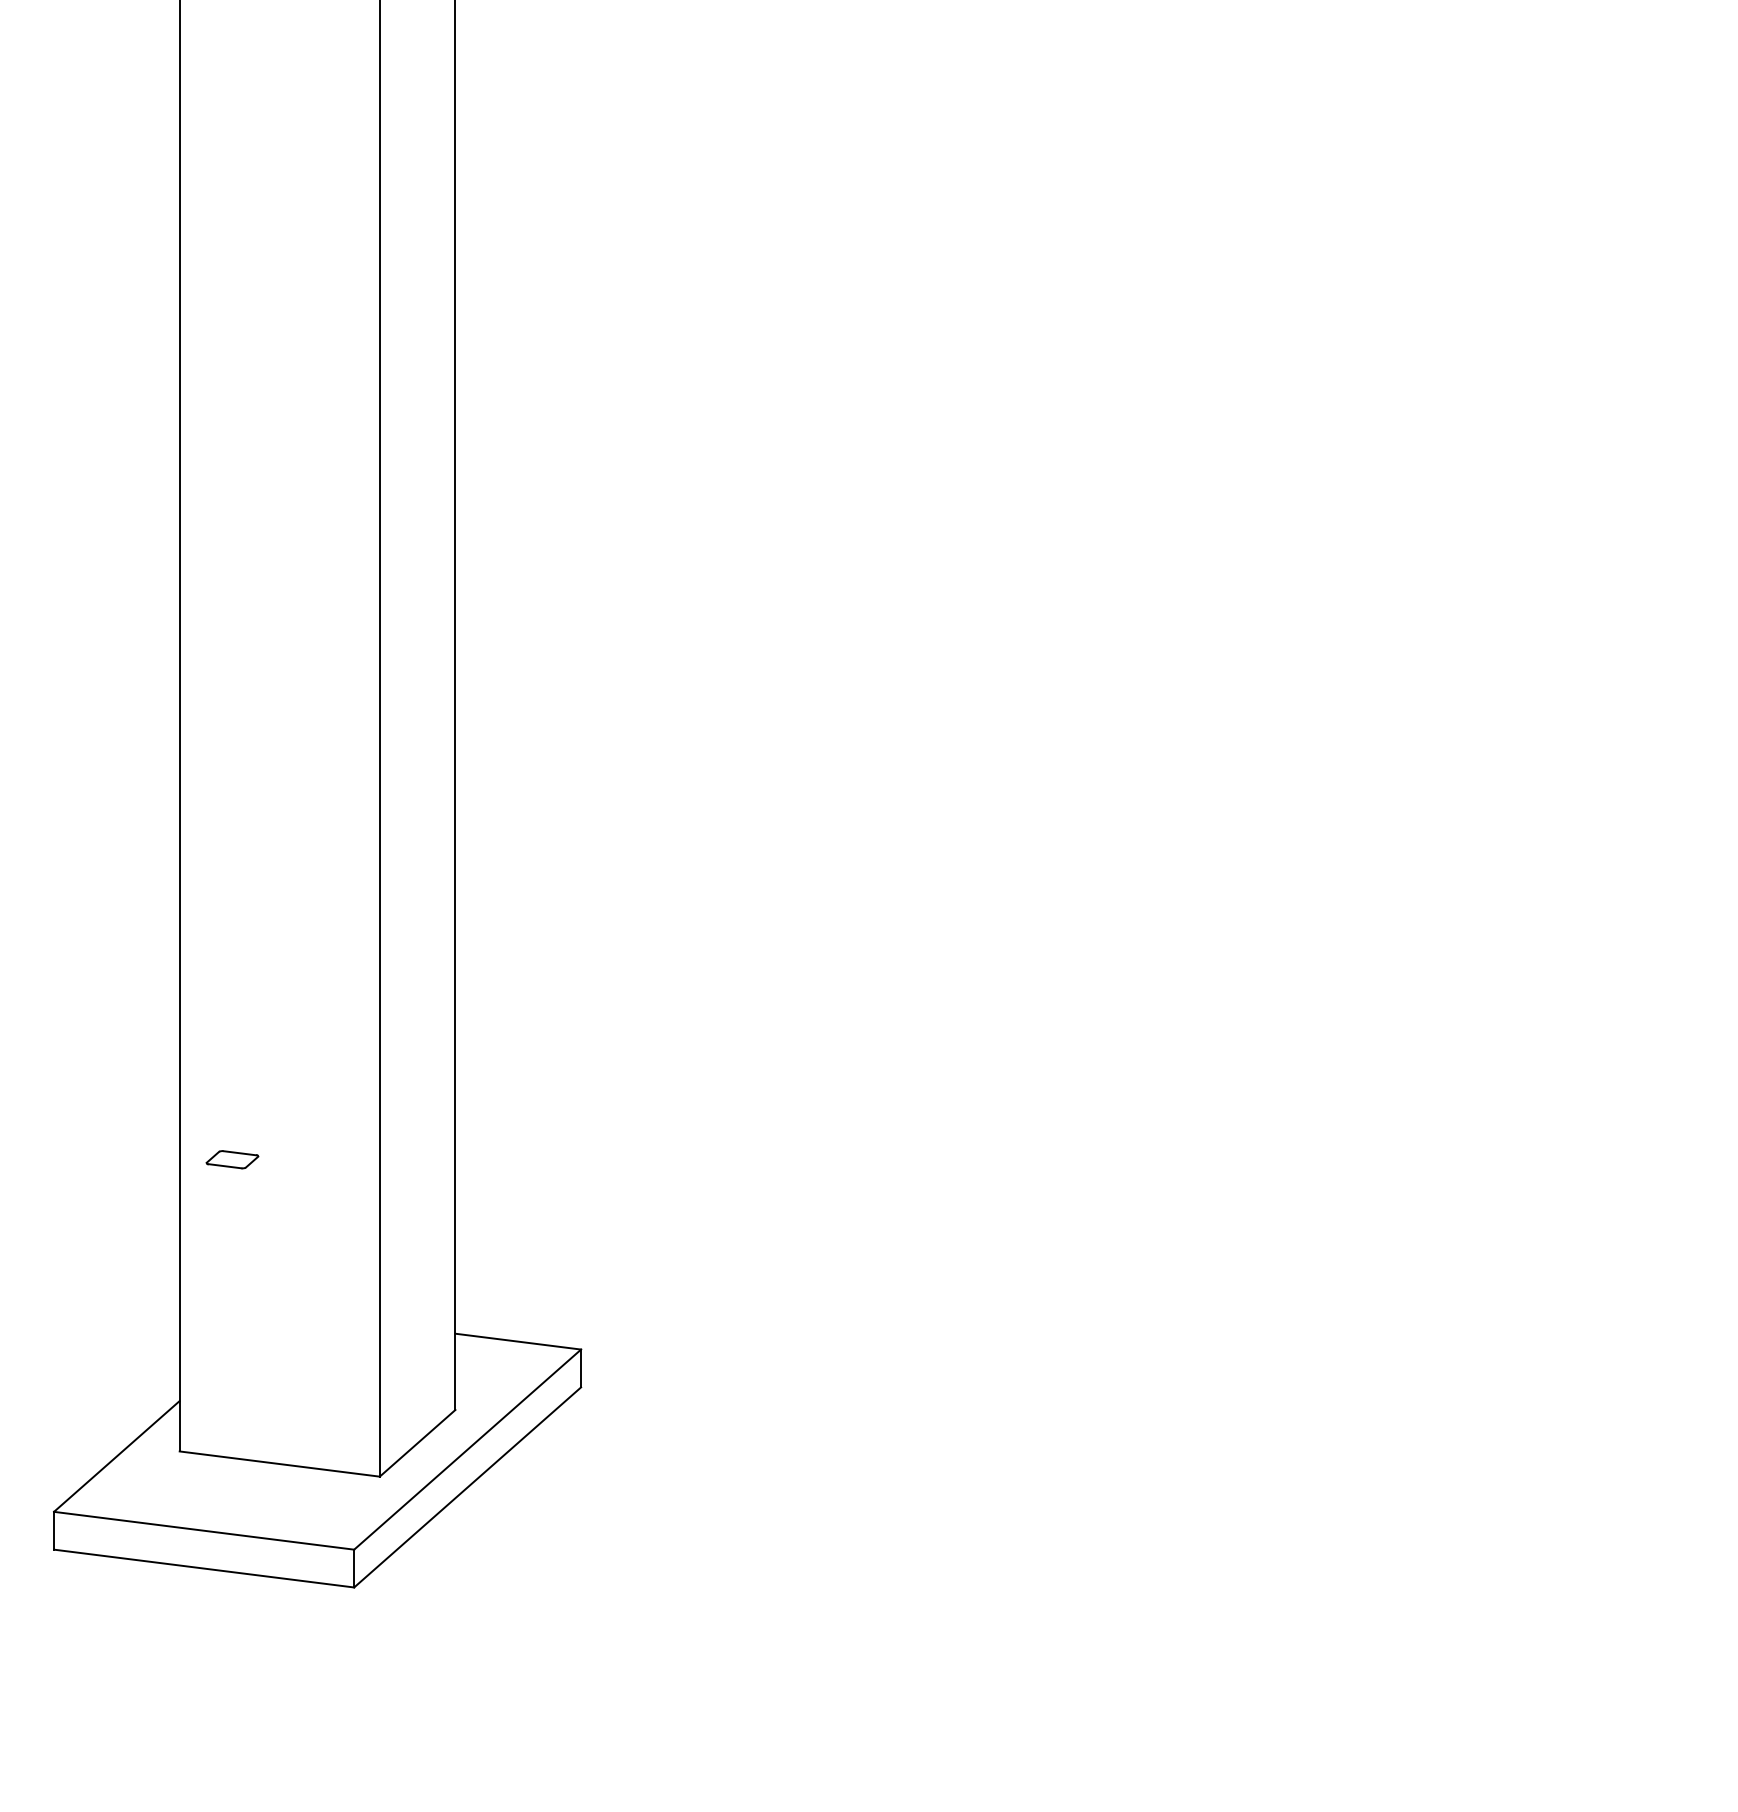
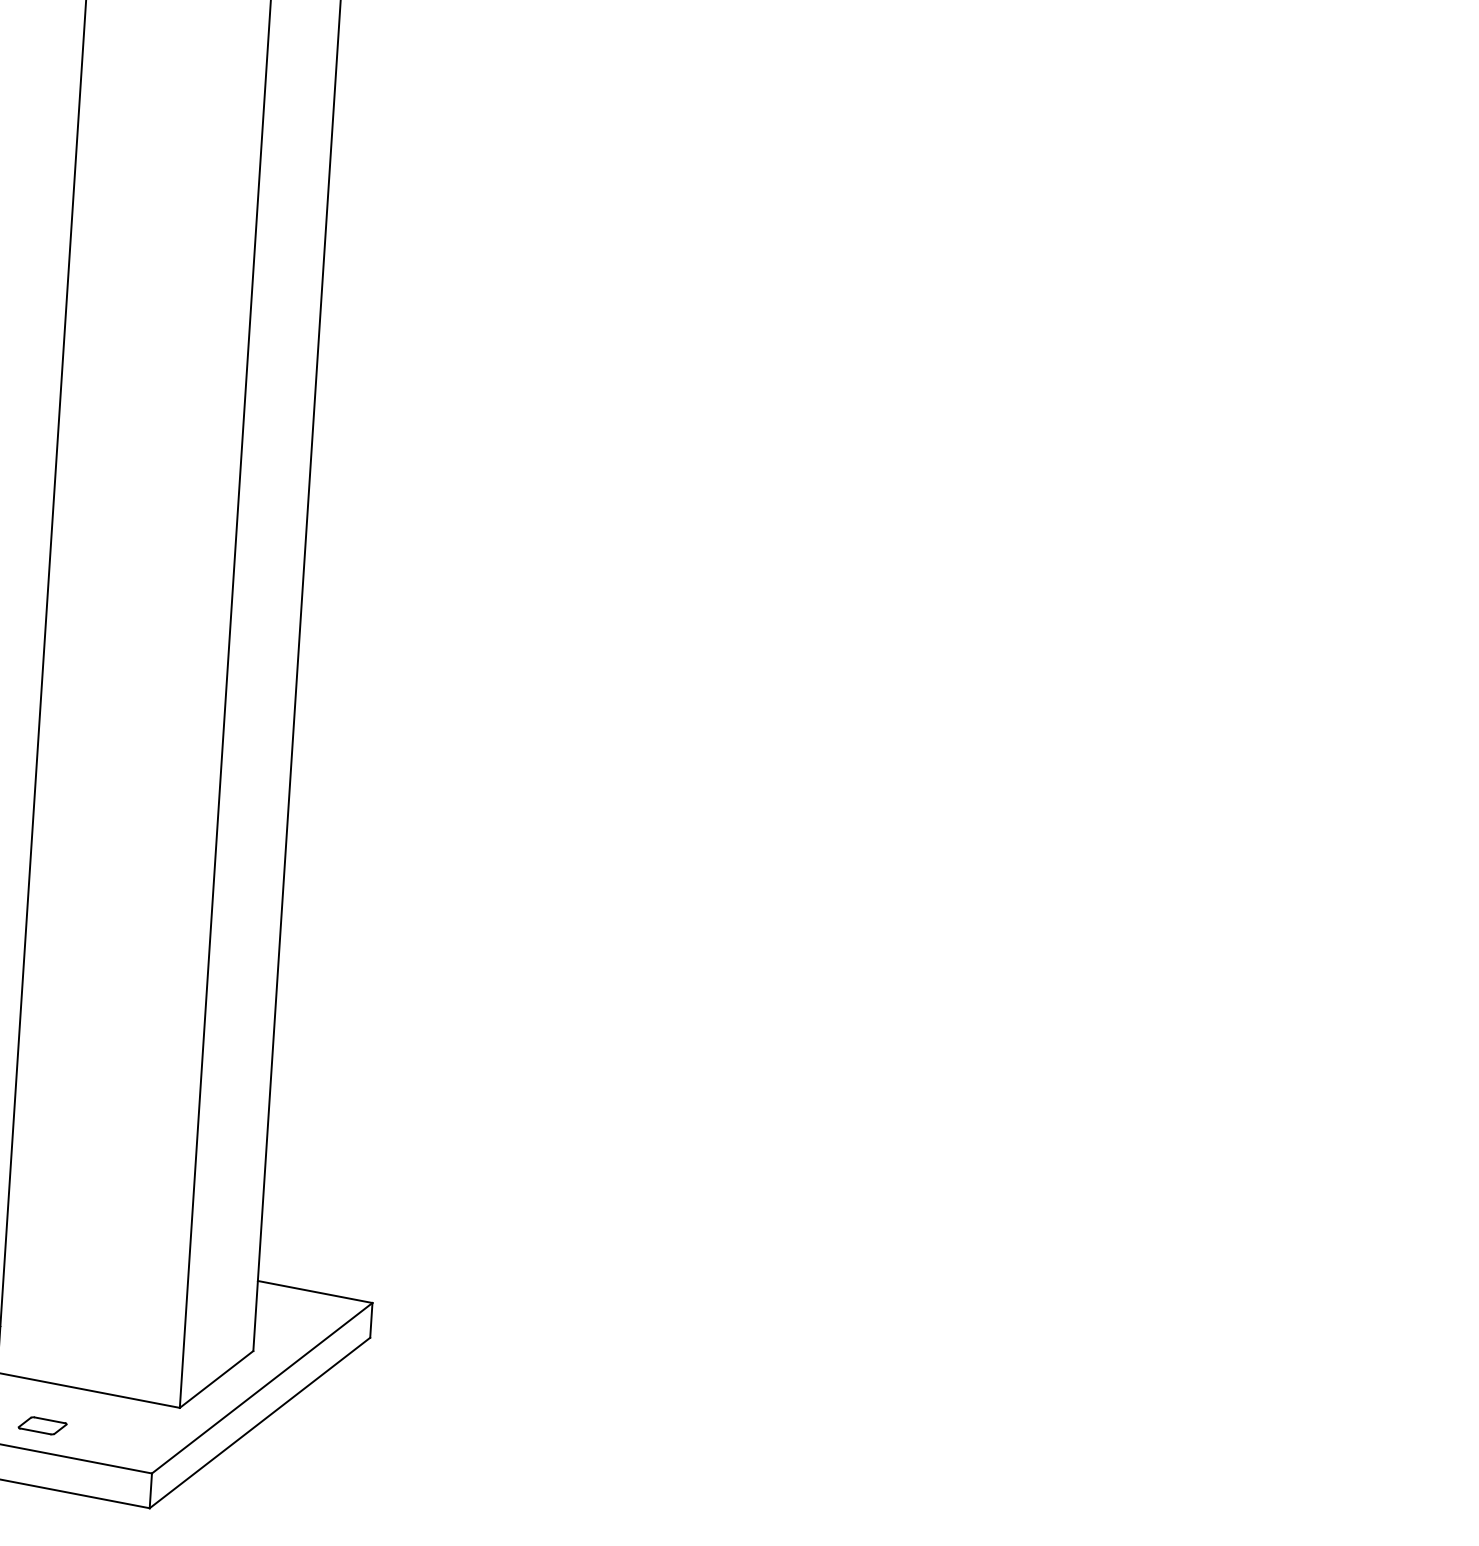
part: (232, 1159) -> (42, 1425), moved

